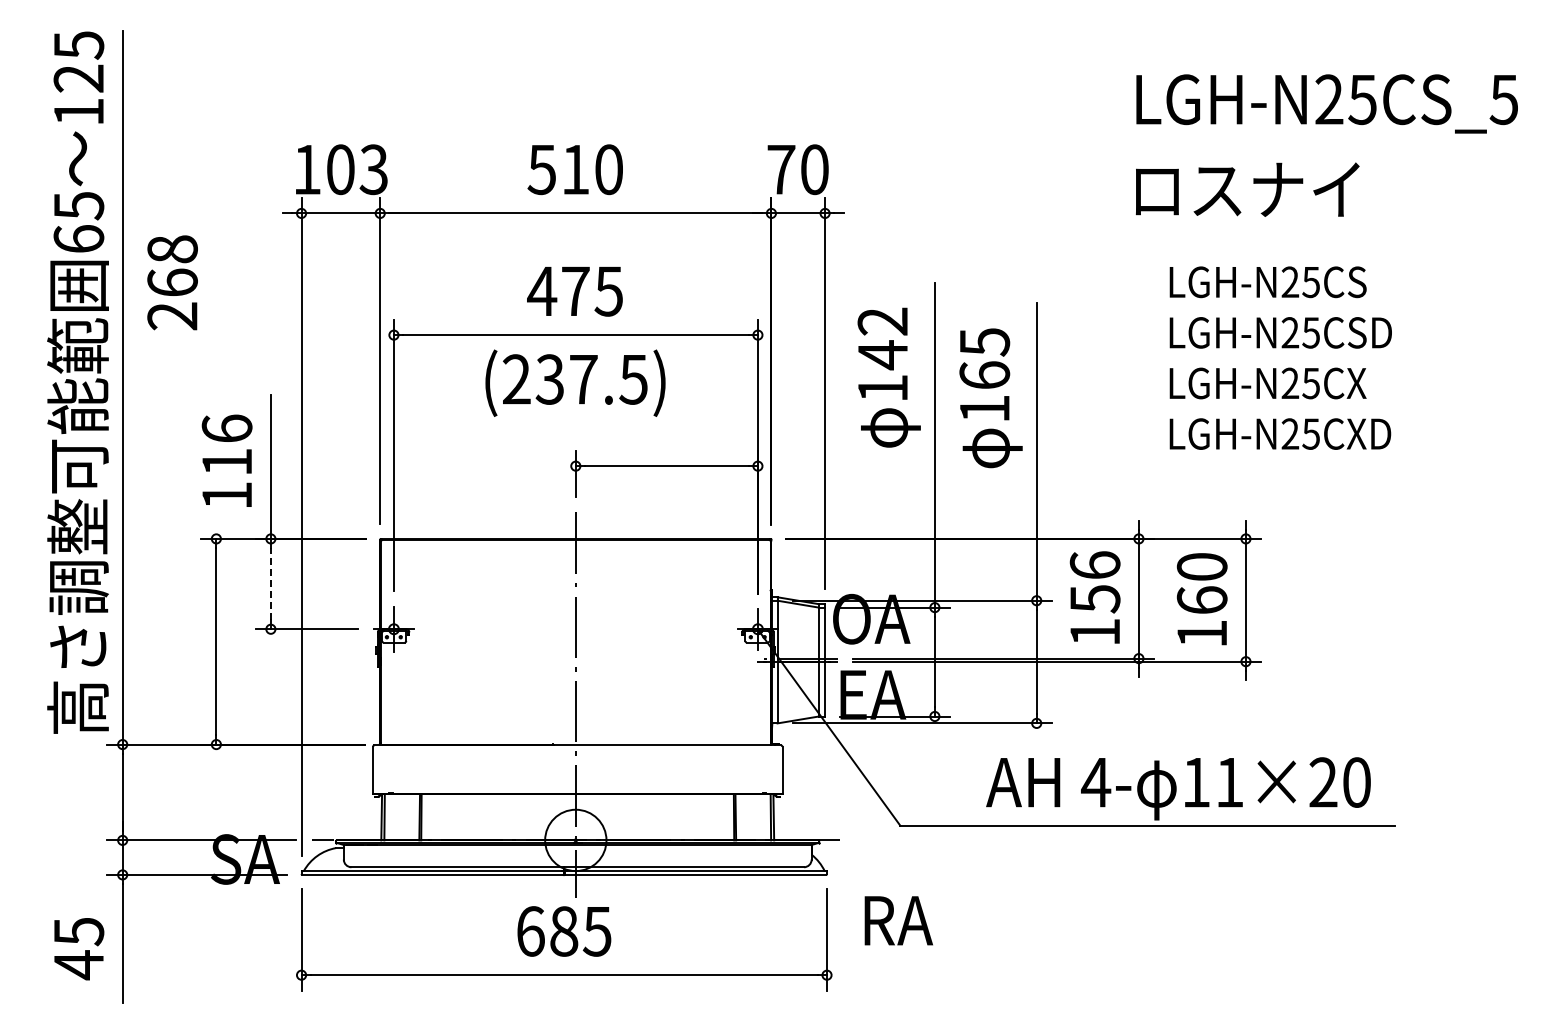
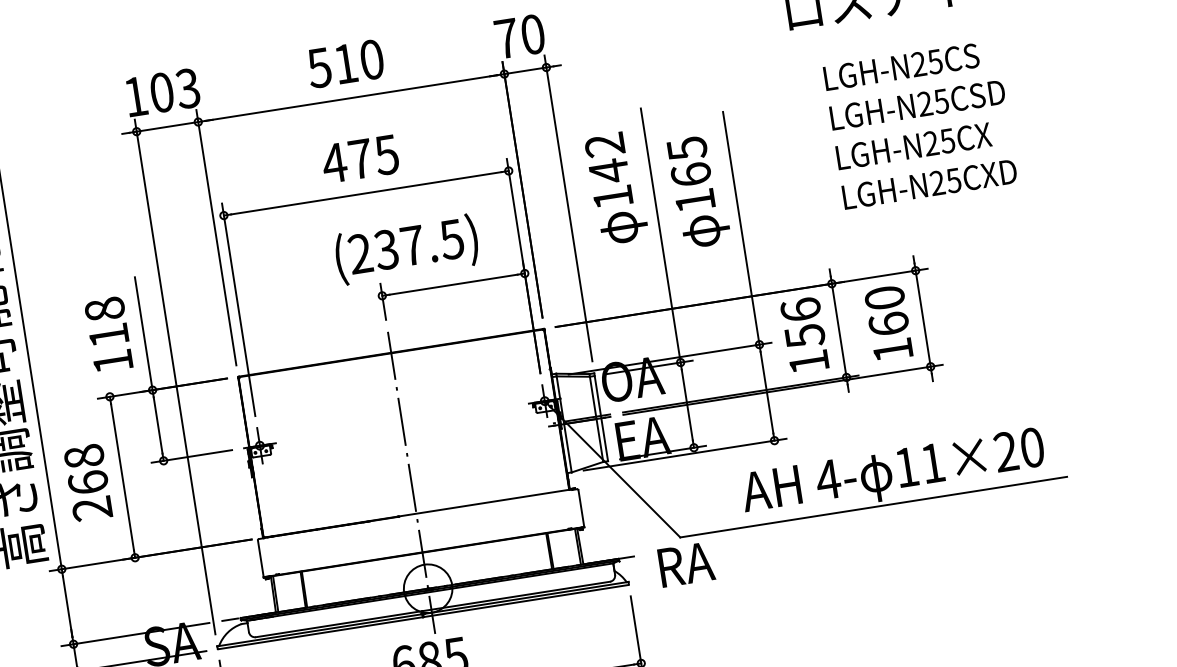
text: (172, 282) -> (88, 482), moved
text: (575, 382) -> (406, 248), moved
text: (226, 428) -> (104, 309), 116 -> 118
line: (270, 584) -> (157, 425), dashed -> solid
text: (898, 920) -> (686, 564), moved

